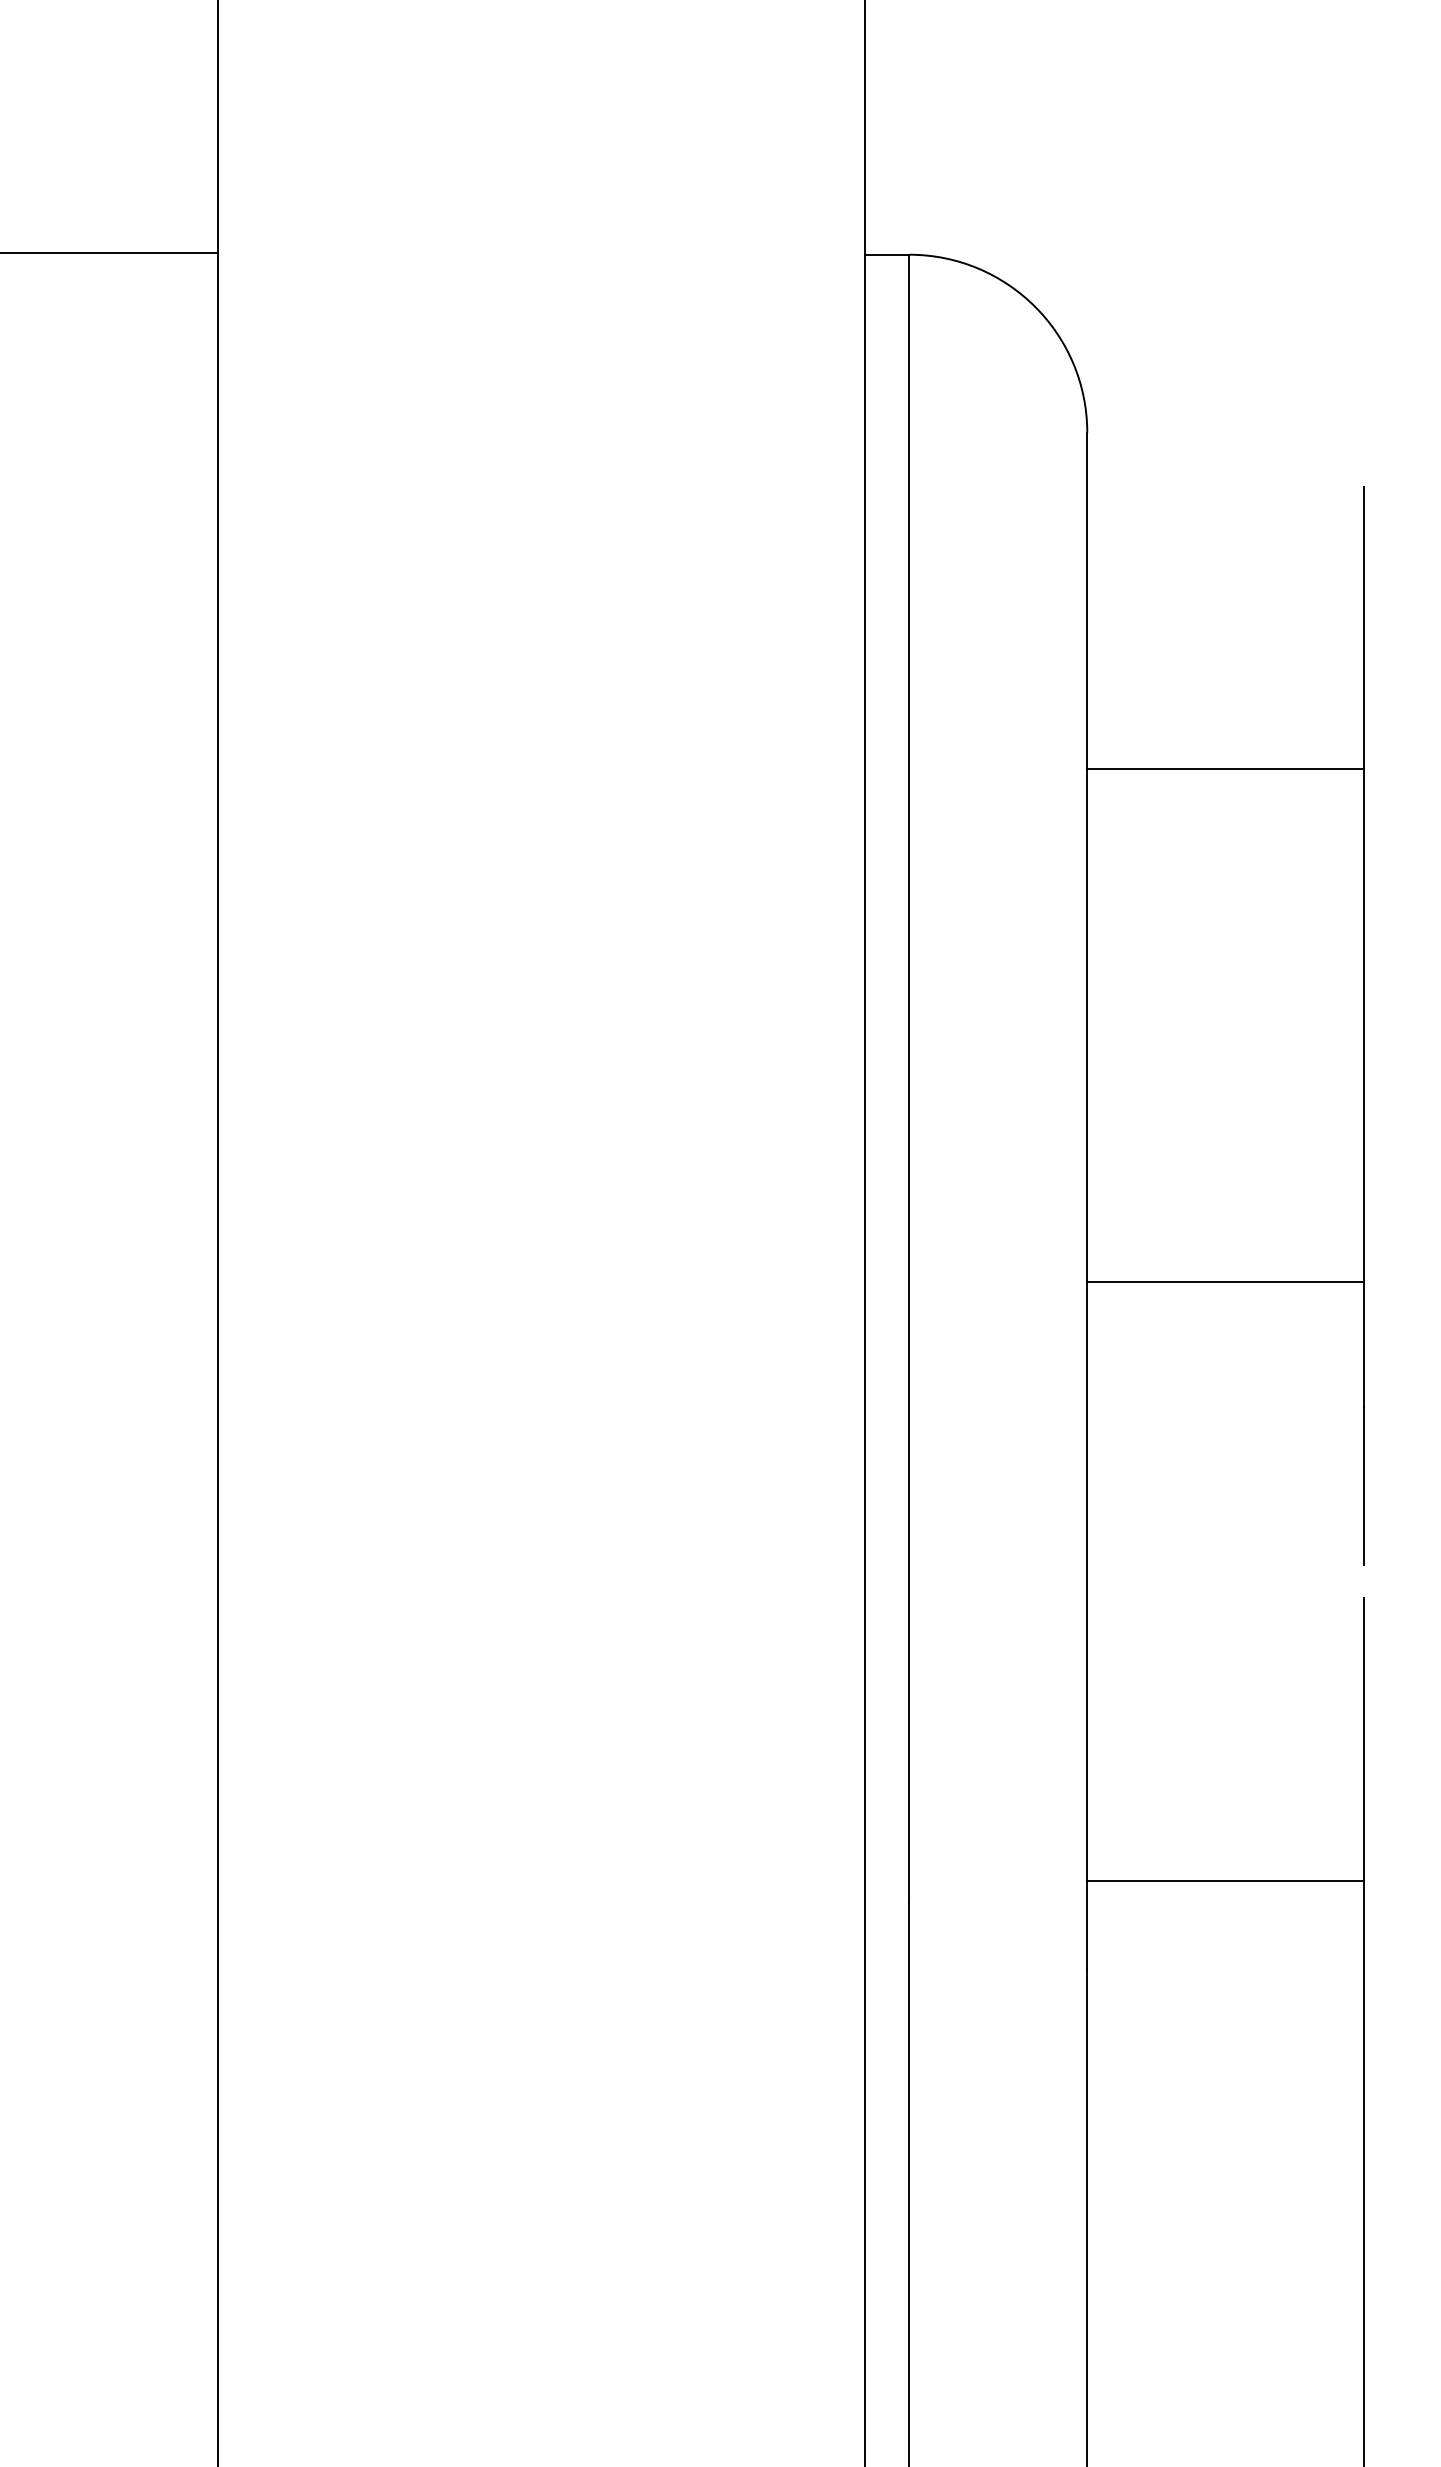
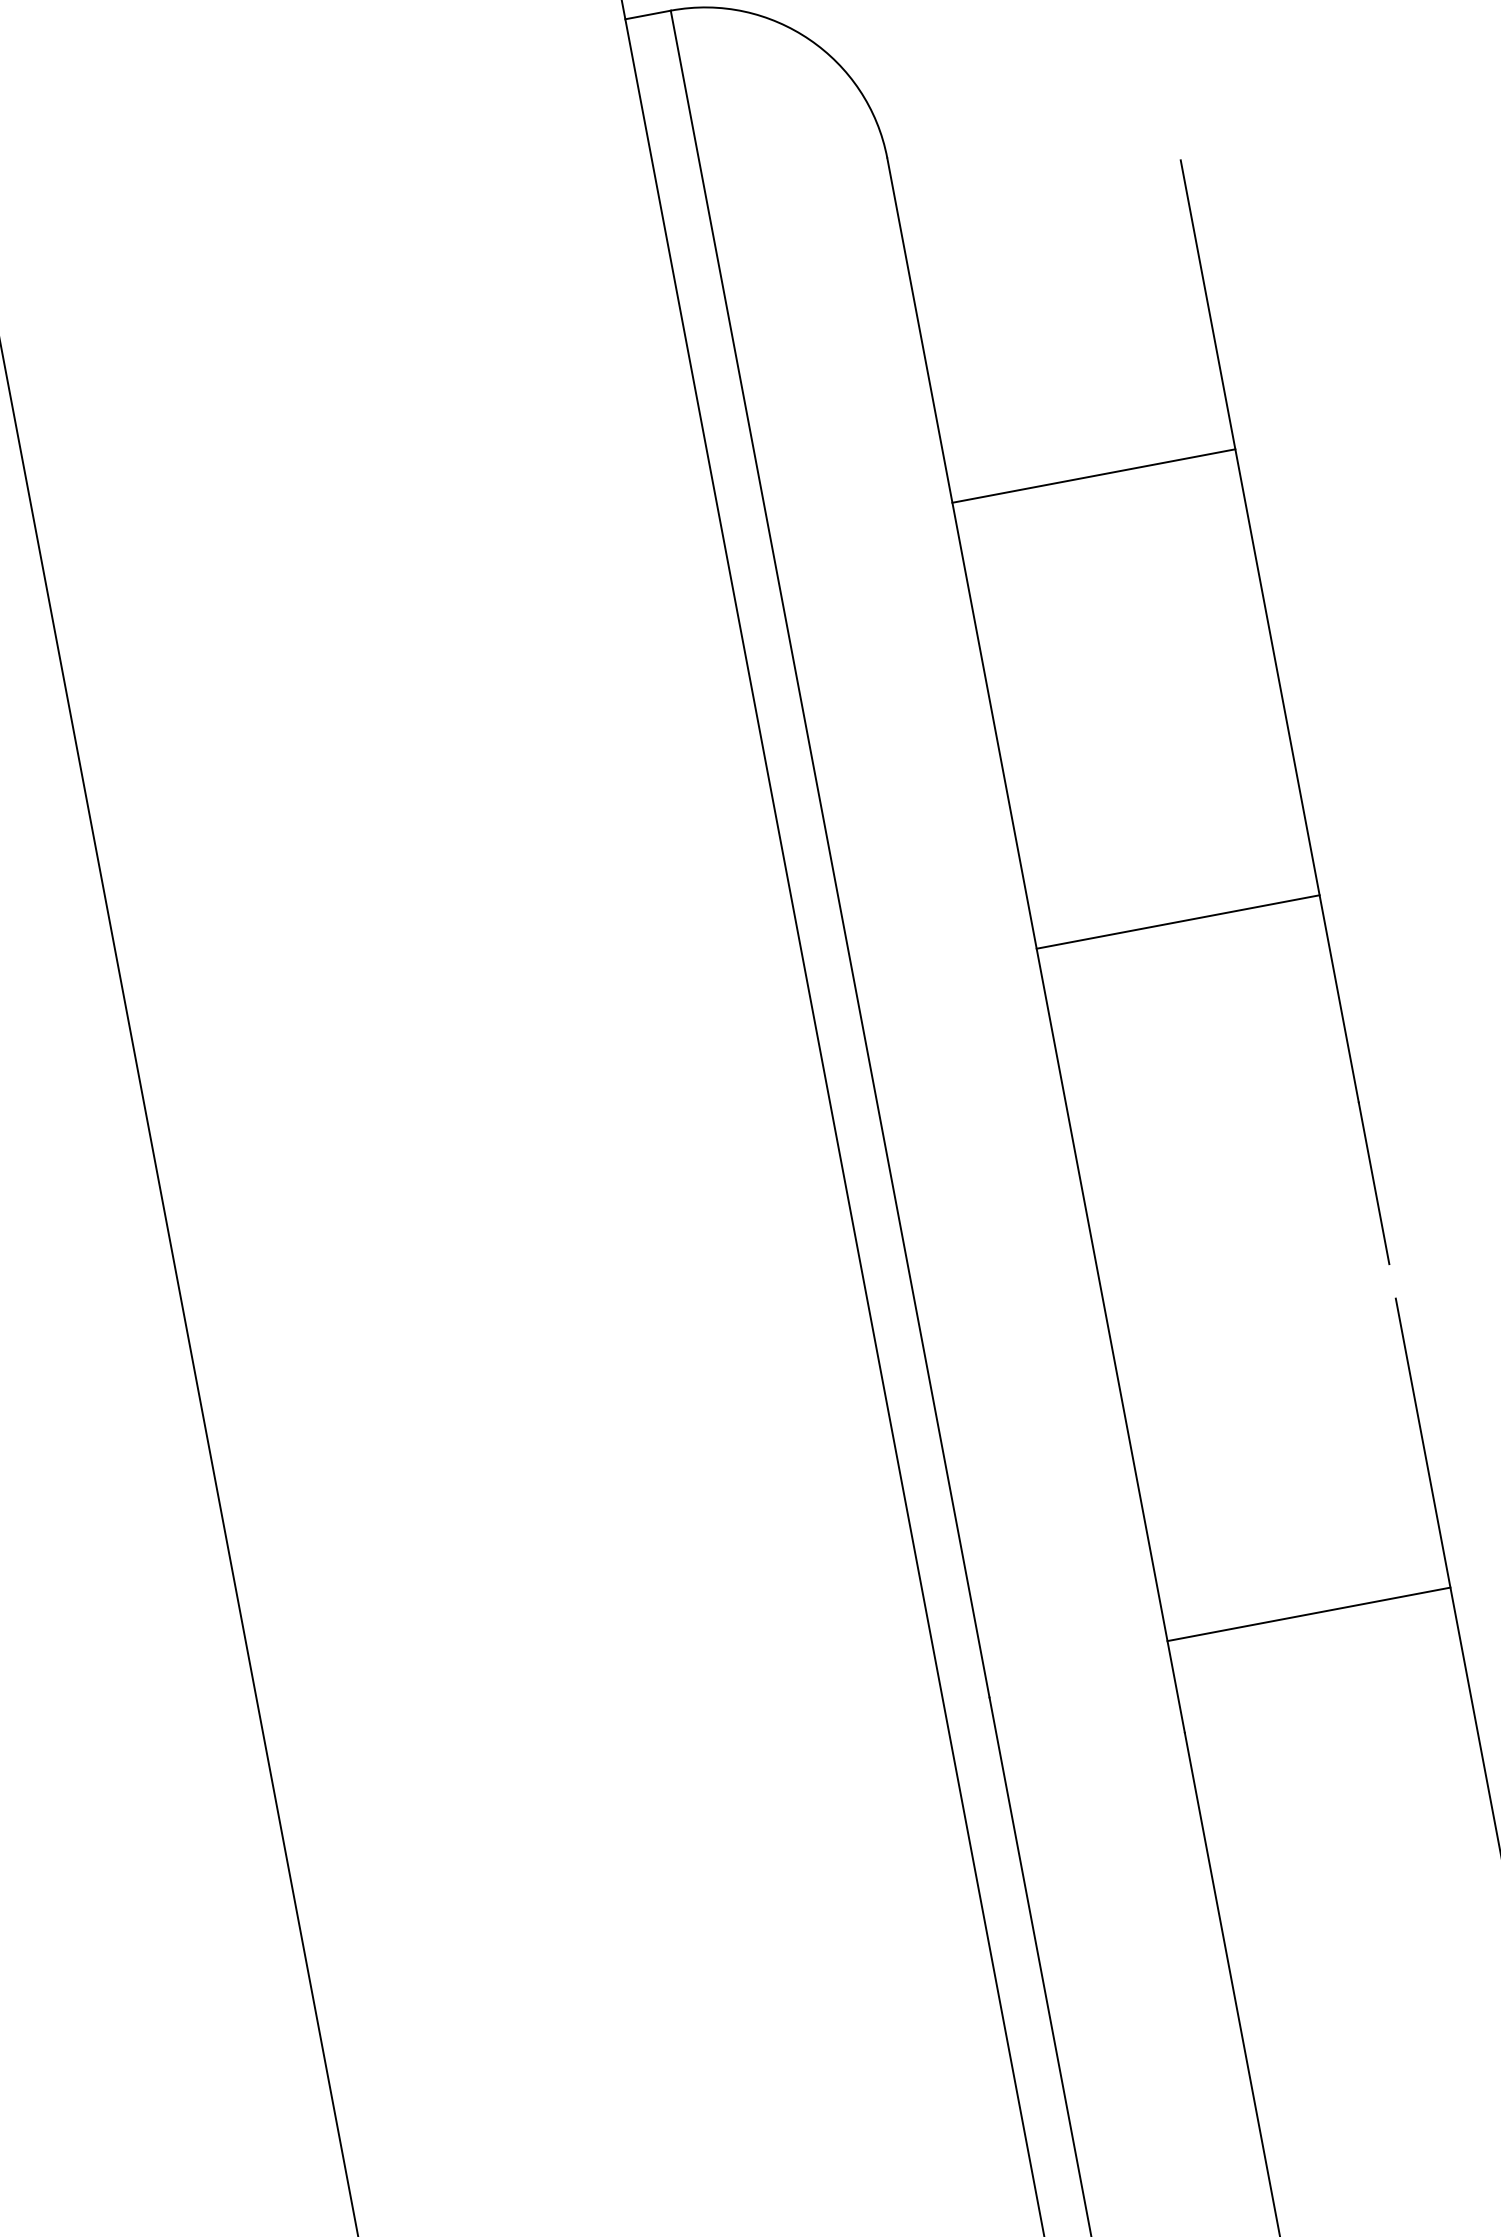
line: (1225, 1282) -> (1178, 922), moved

